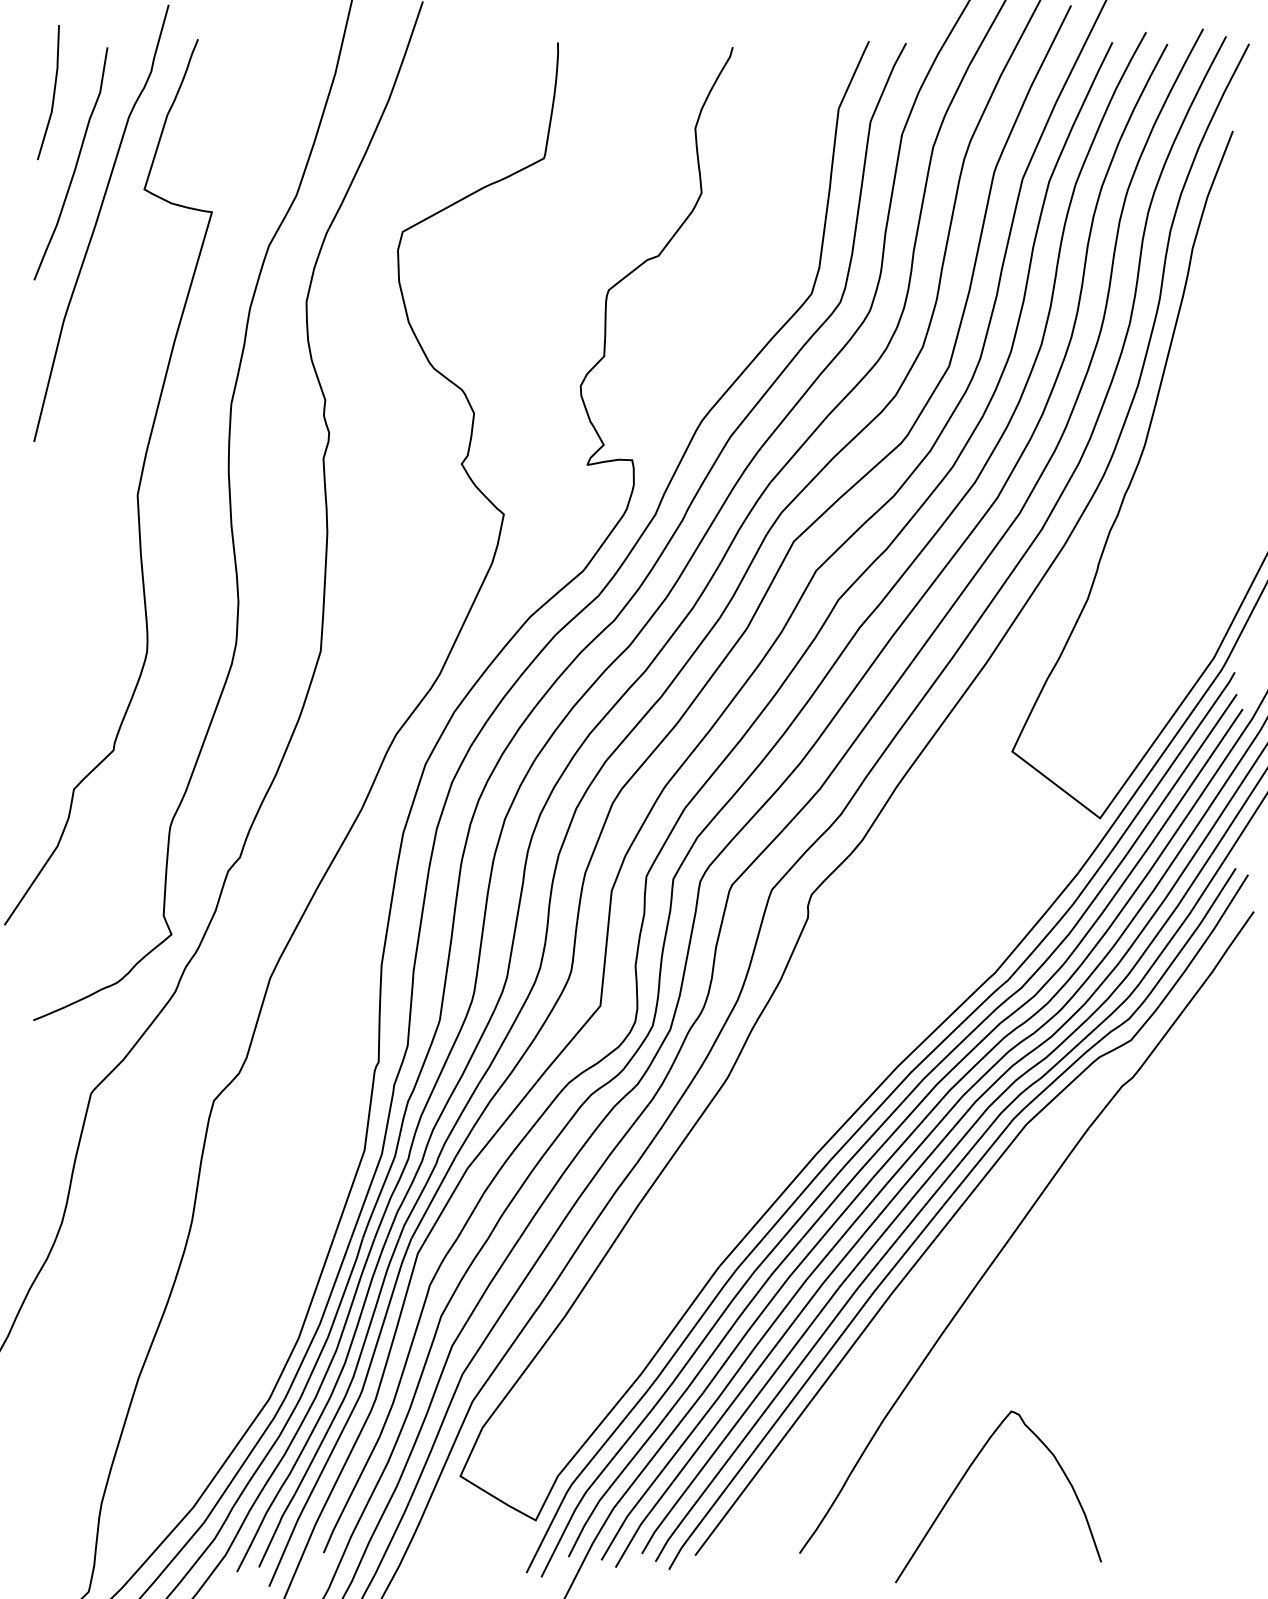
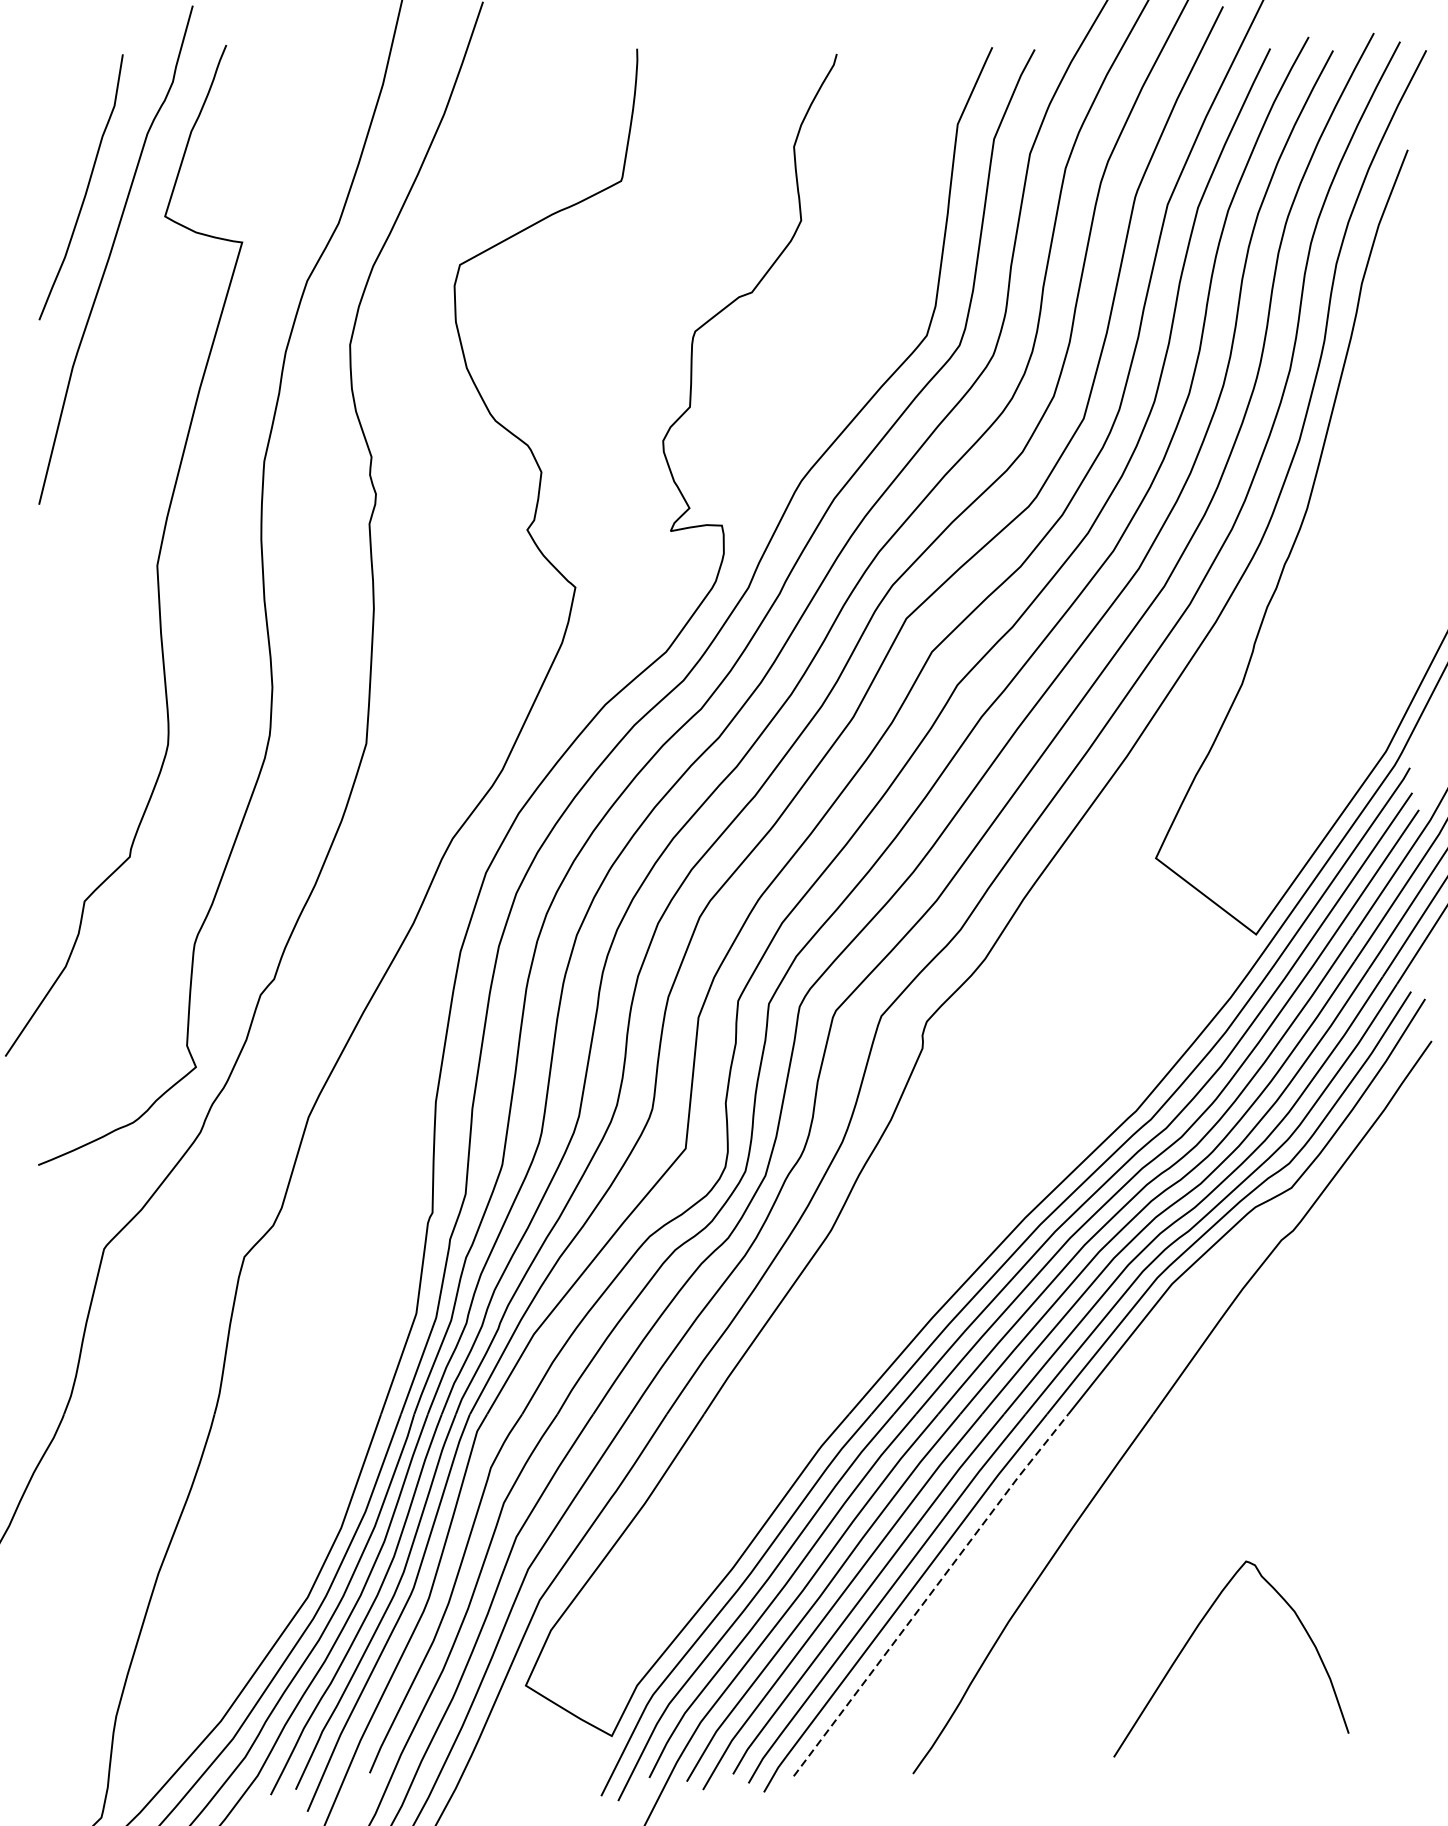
curve: (53, 92) -> (61, 105), removed
line: (815, 1395) -> (931, 1593), solid -> dashed
curve: (965, 1475) -> (1193, 1634), moved

